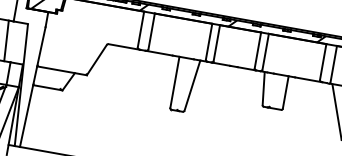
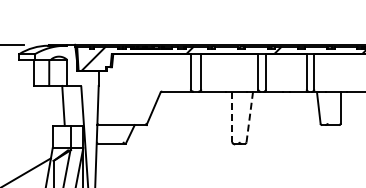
line: (174, 83) -> (232, 117), solid -> dashed
line: (192, 85) -> (249, 116), solid -> dashed

